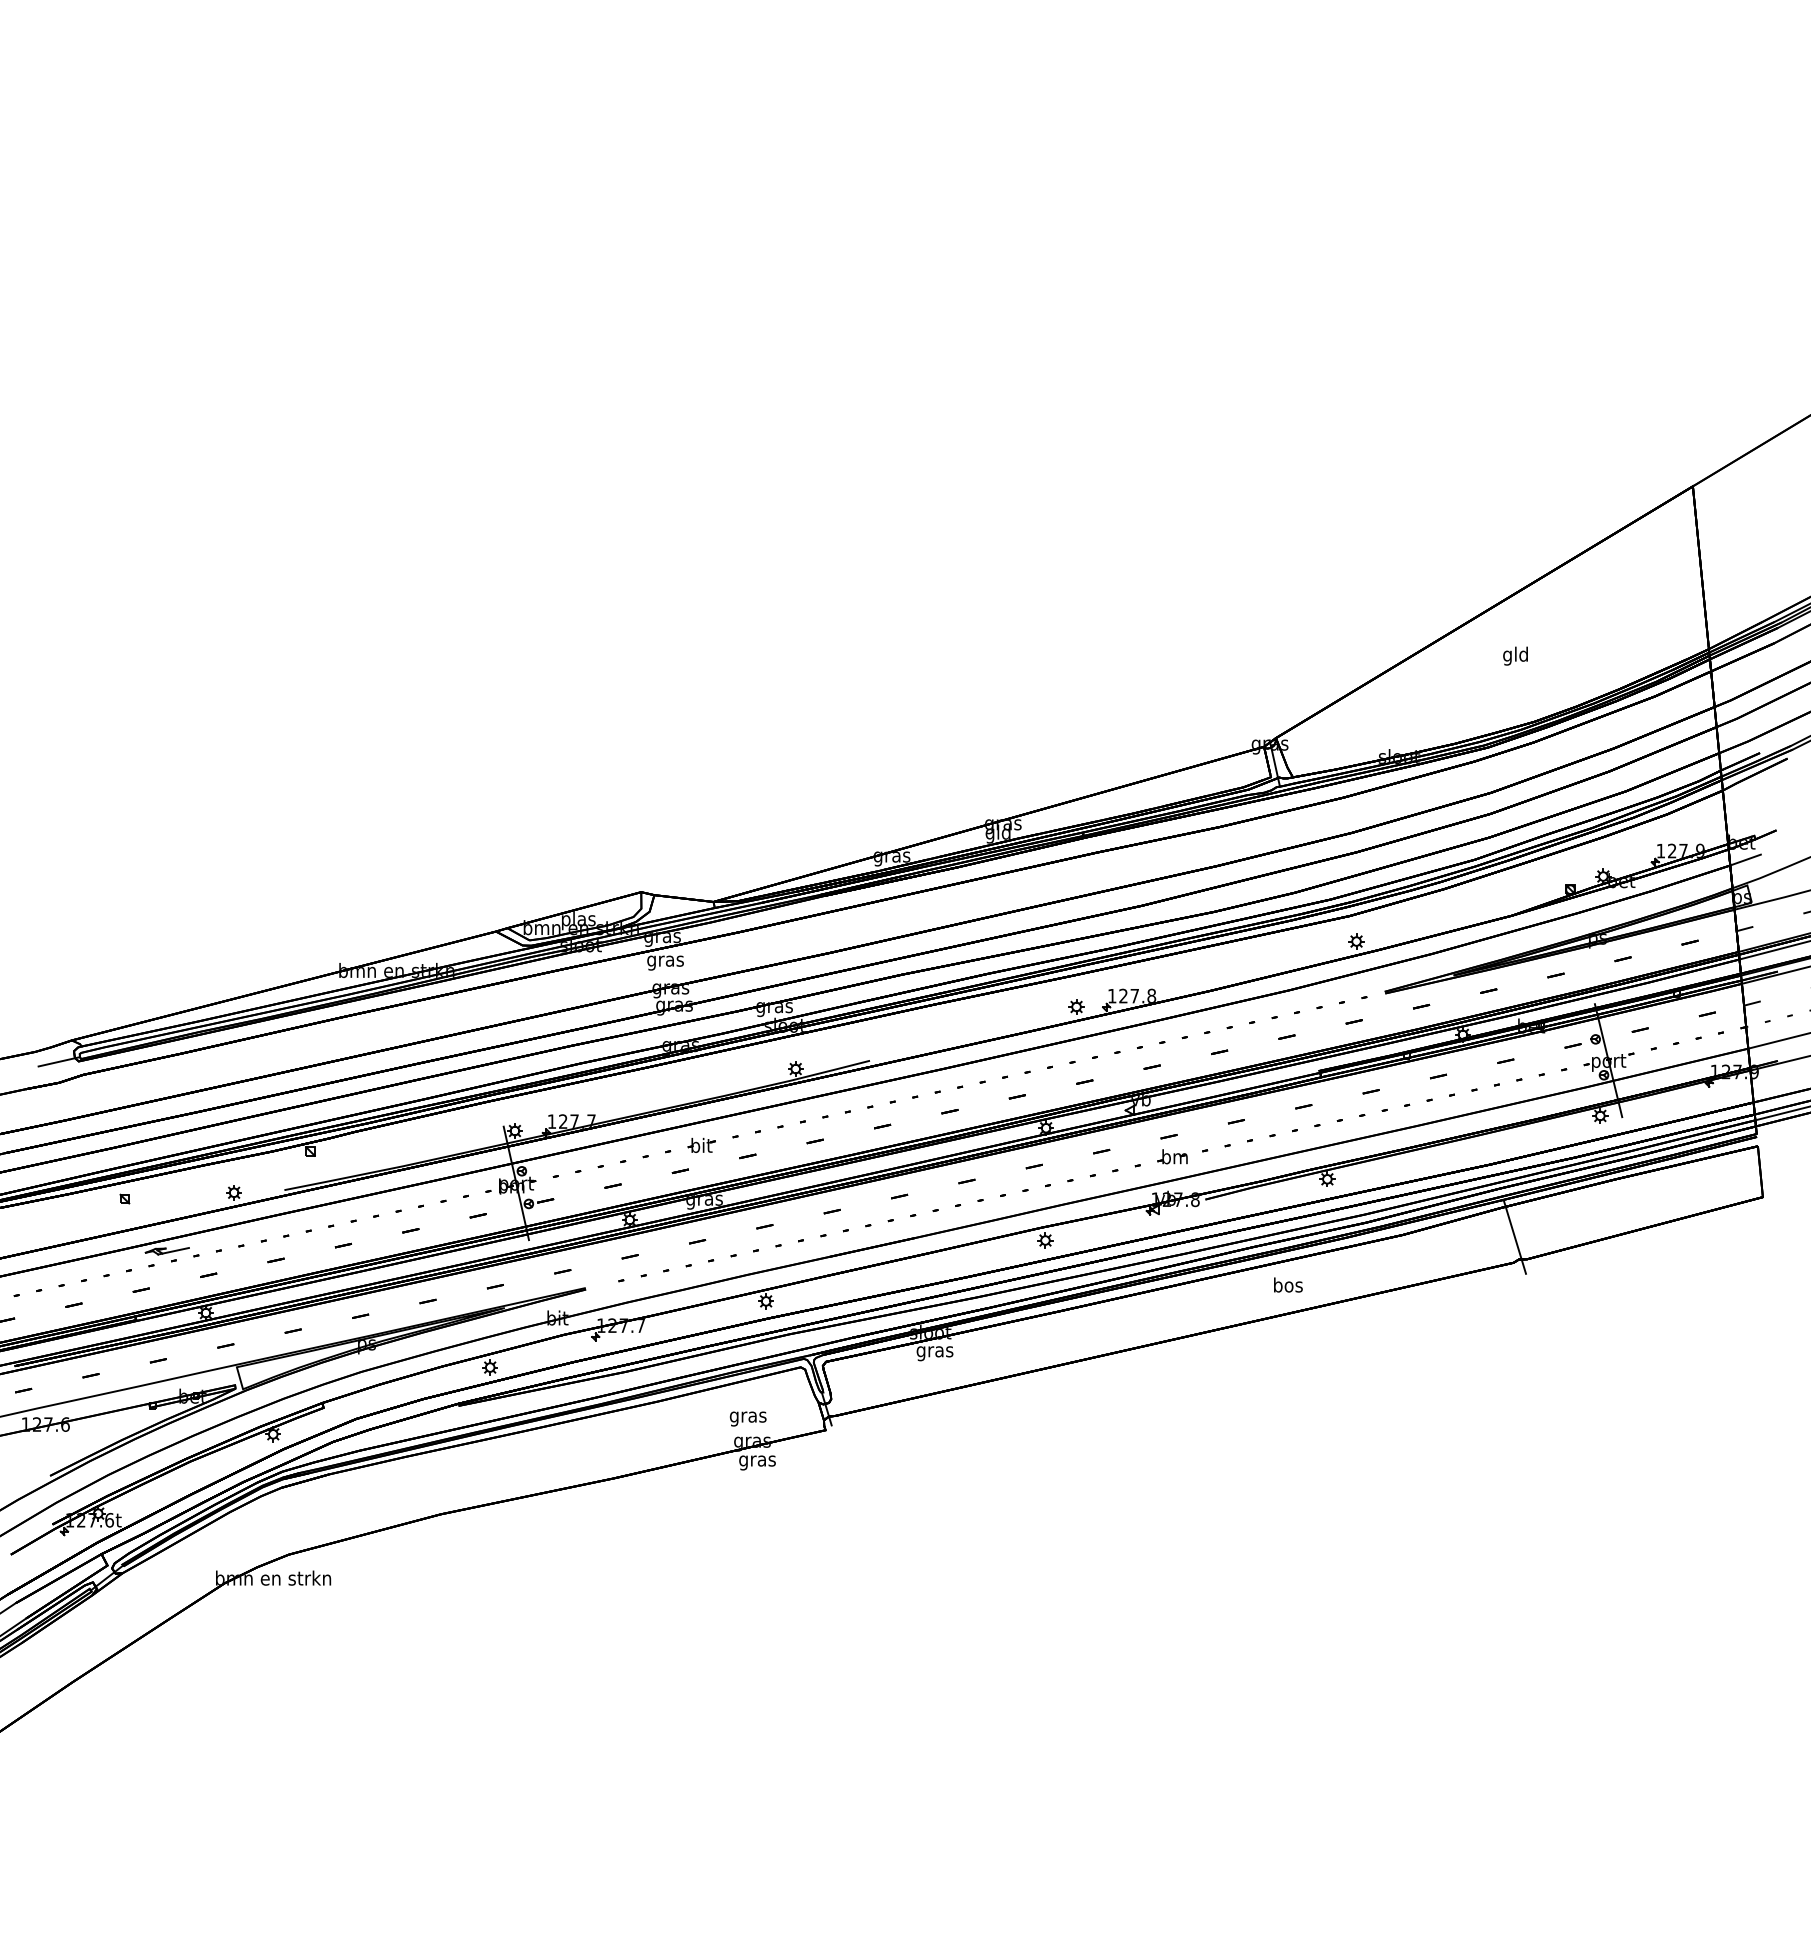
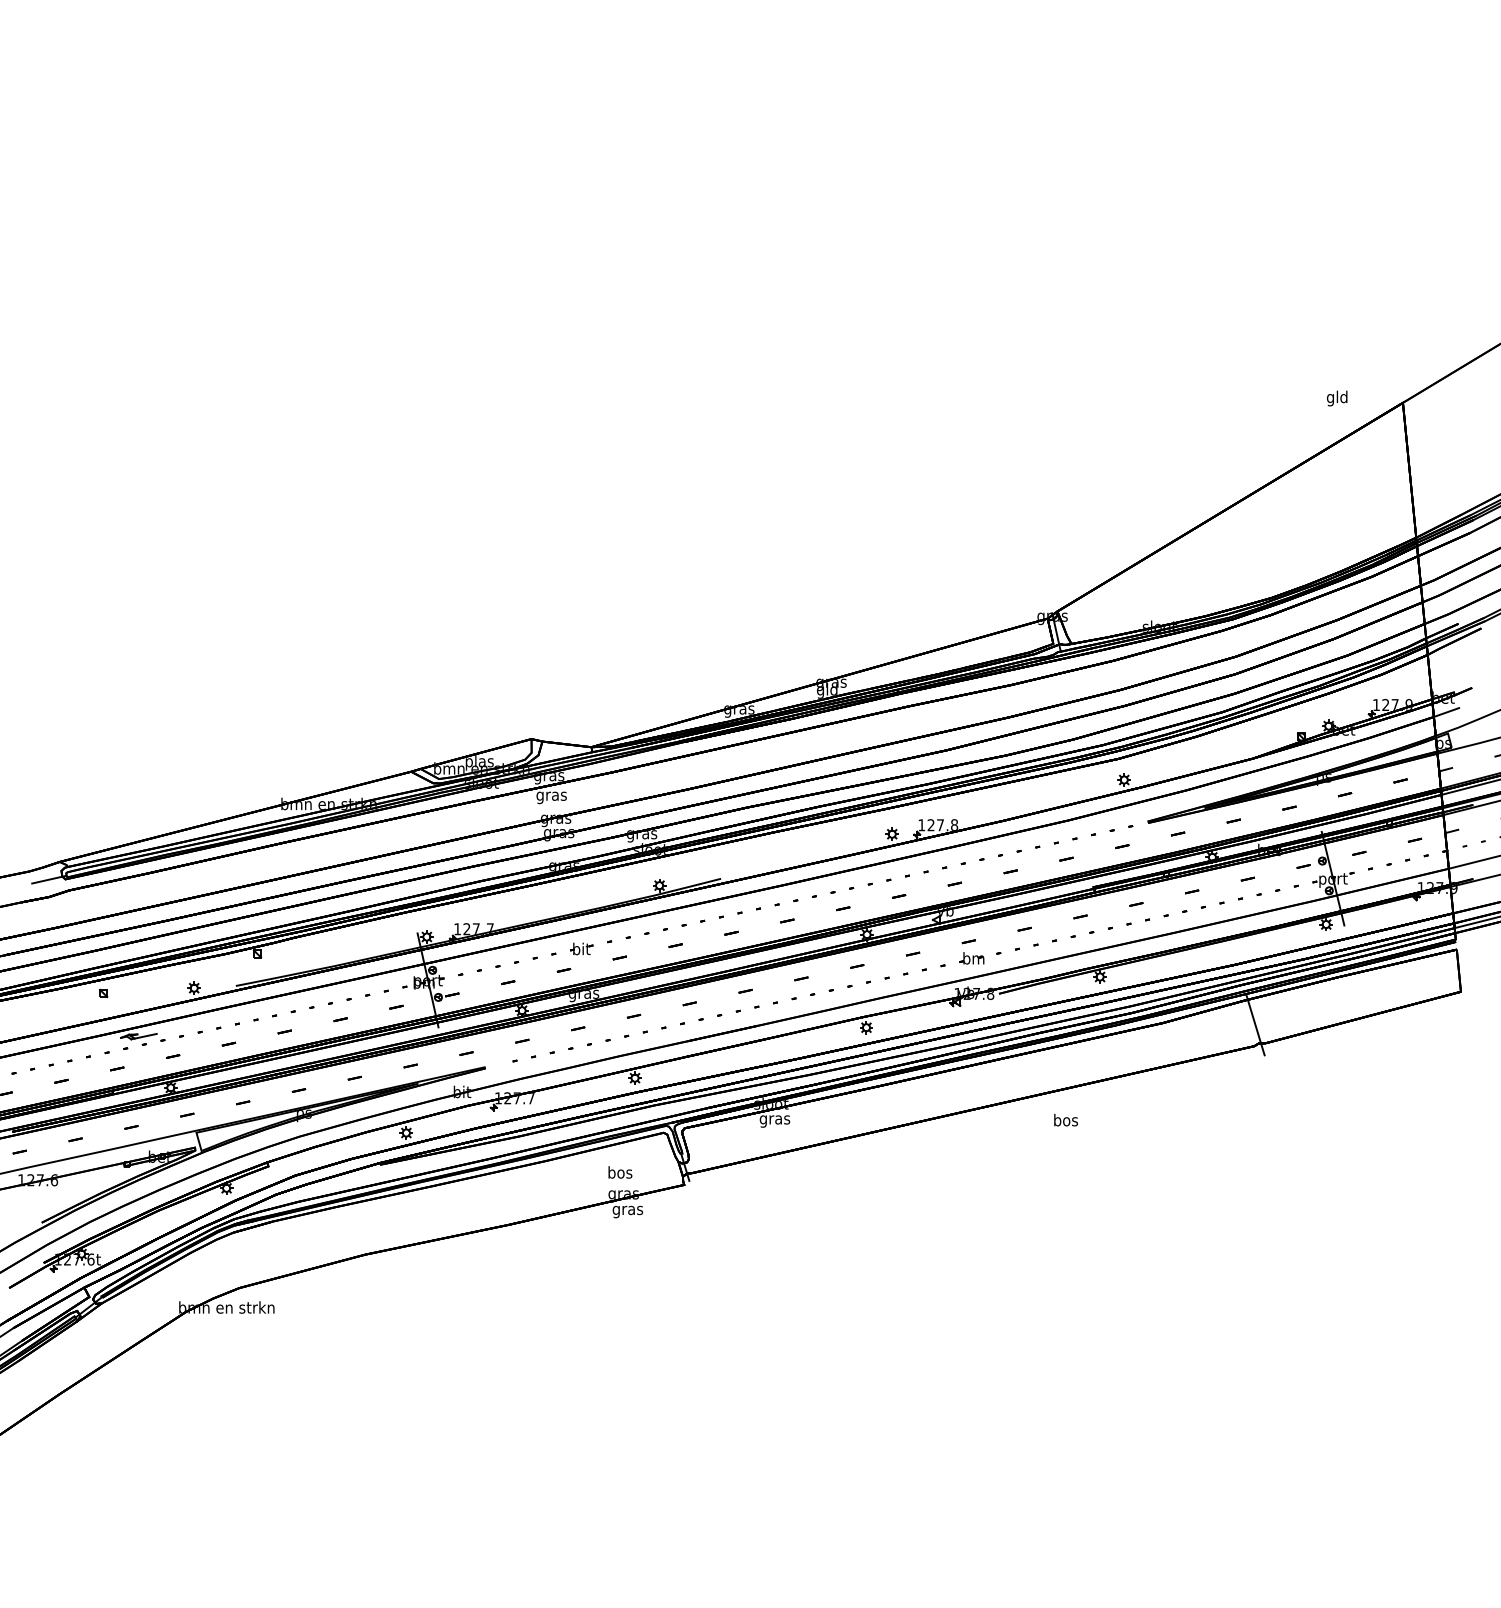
text: (1515, 655) -> (1337, 397), moved
text: (1288, 1284) -> (1066, 1119), moved
text: (747, 1416) -> (619, 1173), gras -> bos

